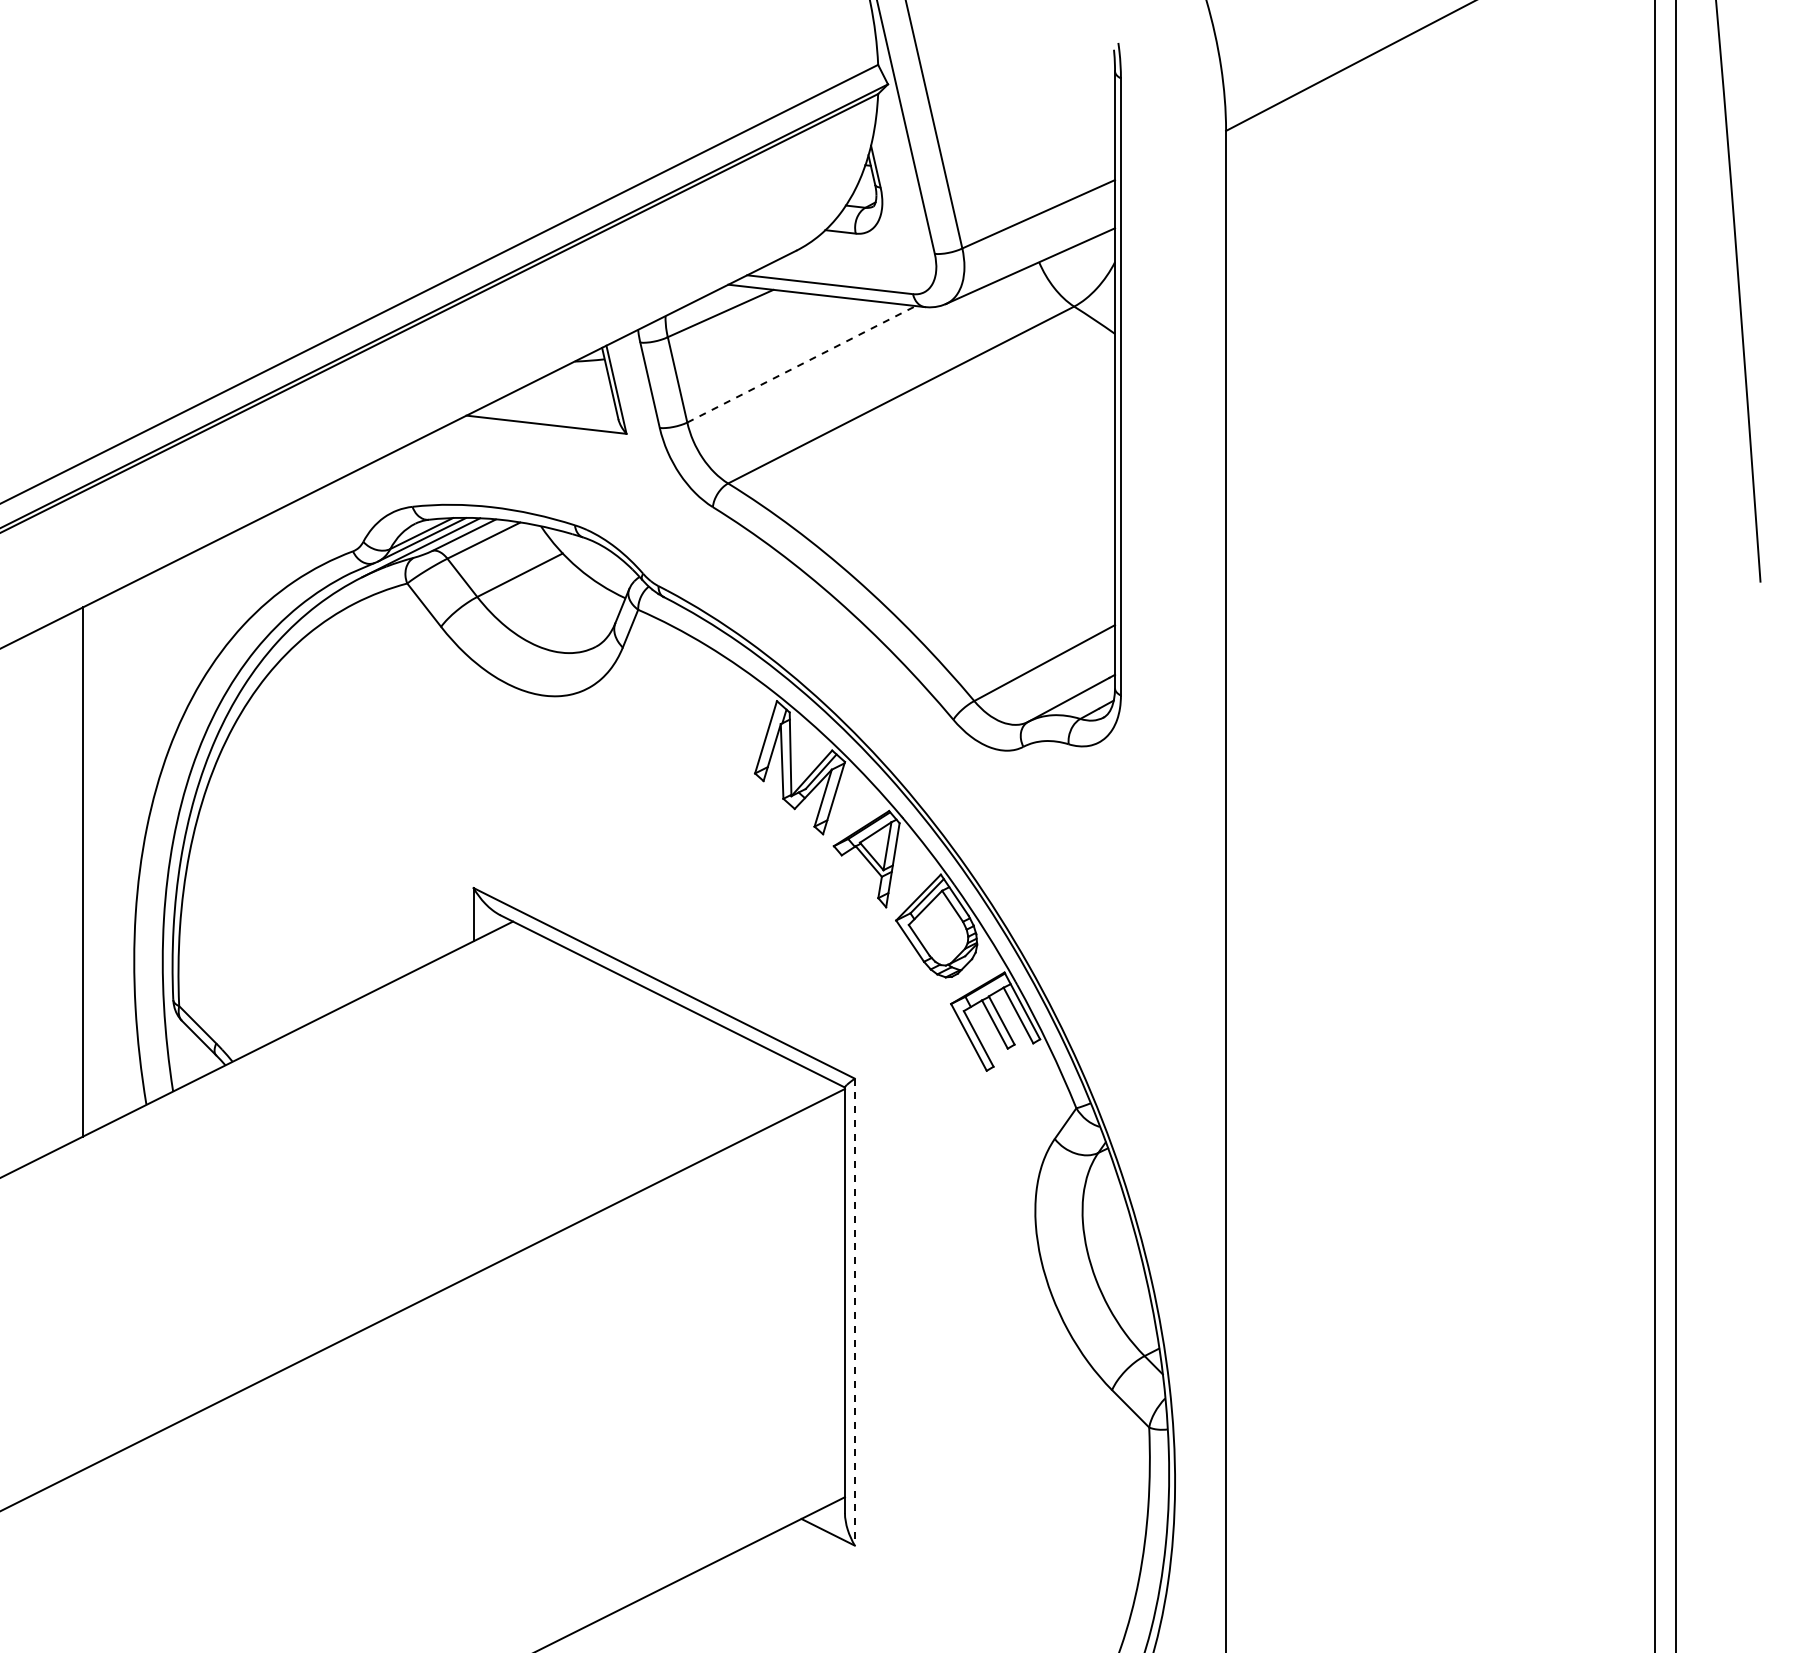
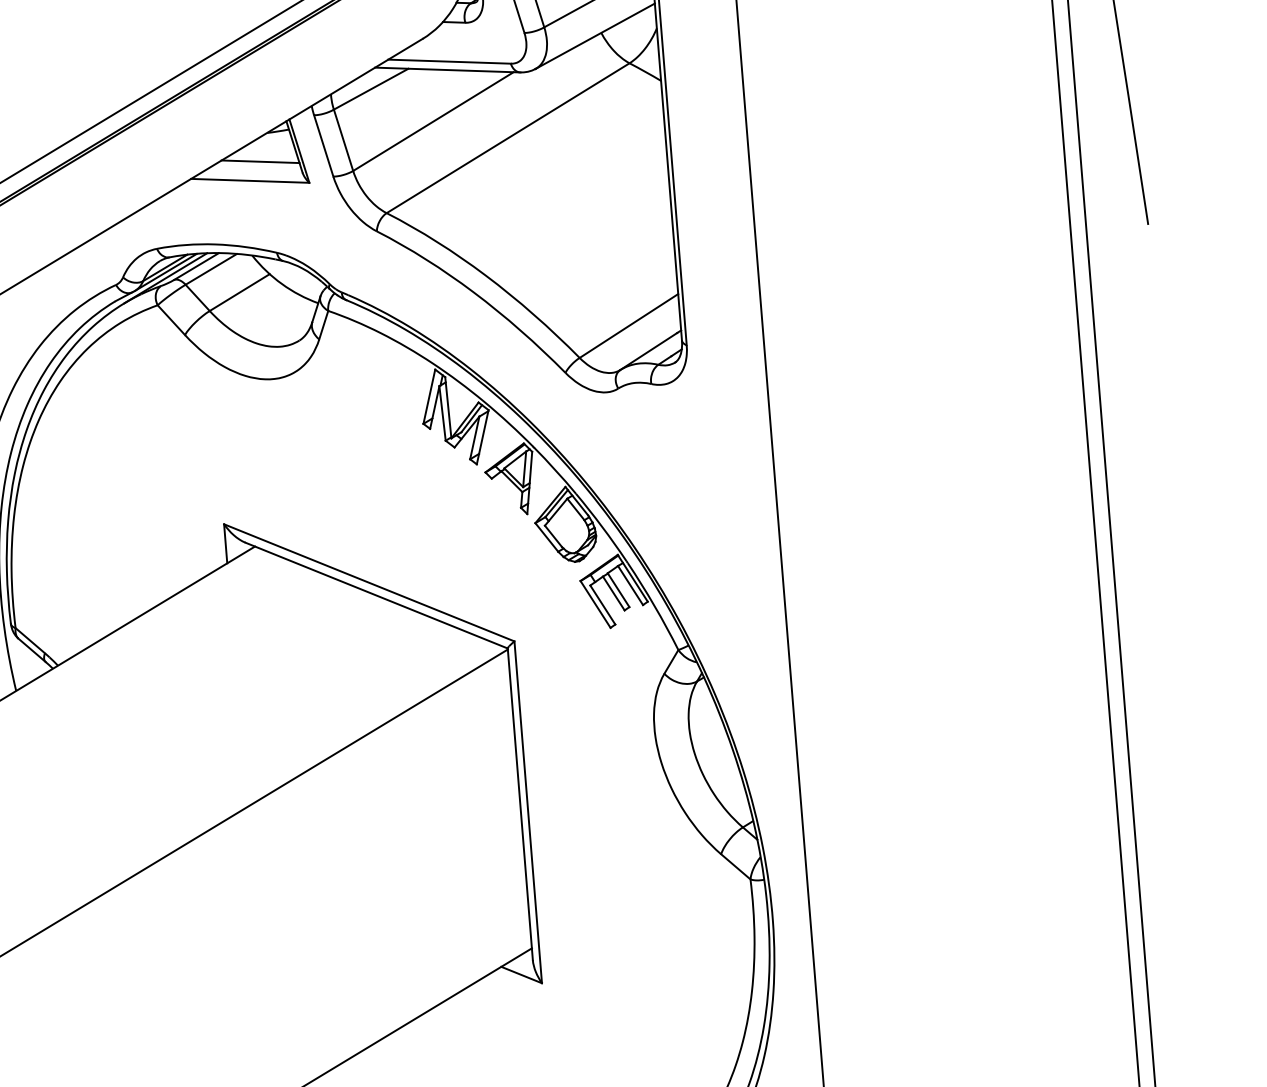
line: (802, 364) -> (434, 121), dashed -> solid
line: (562, 399) -> (260, 161), added
line: (854, 1312) -> (527, 812), dashed -> solid

